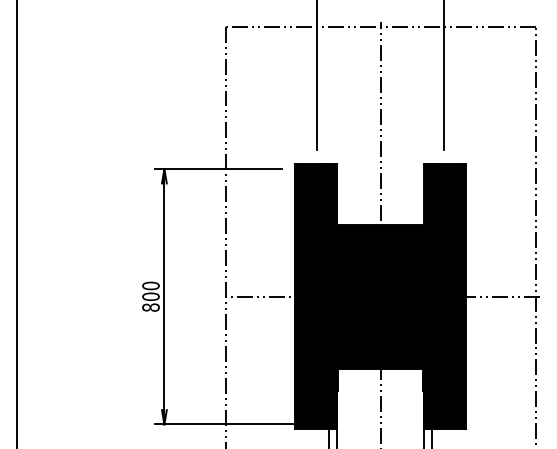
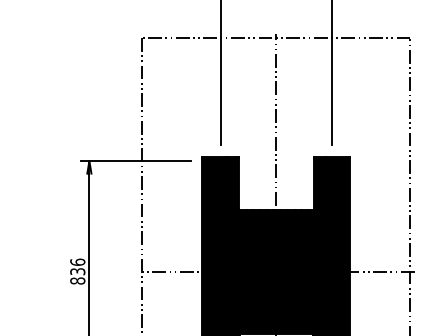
text: (150, 290) -> (77, 266), 800 -> 836

